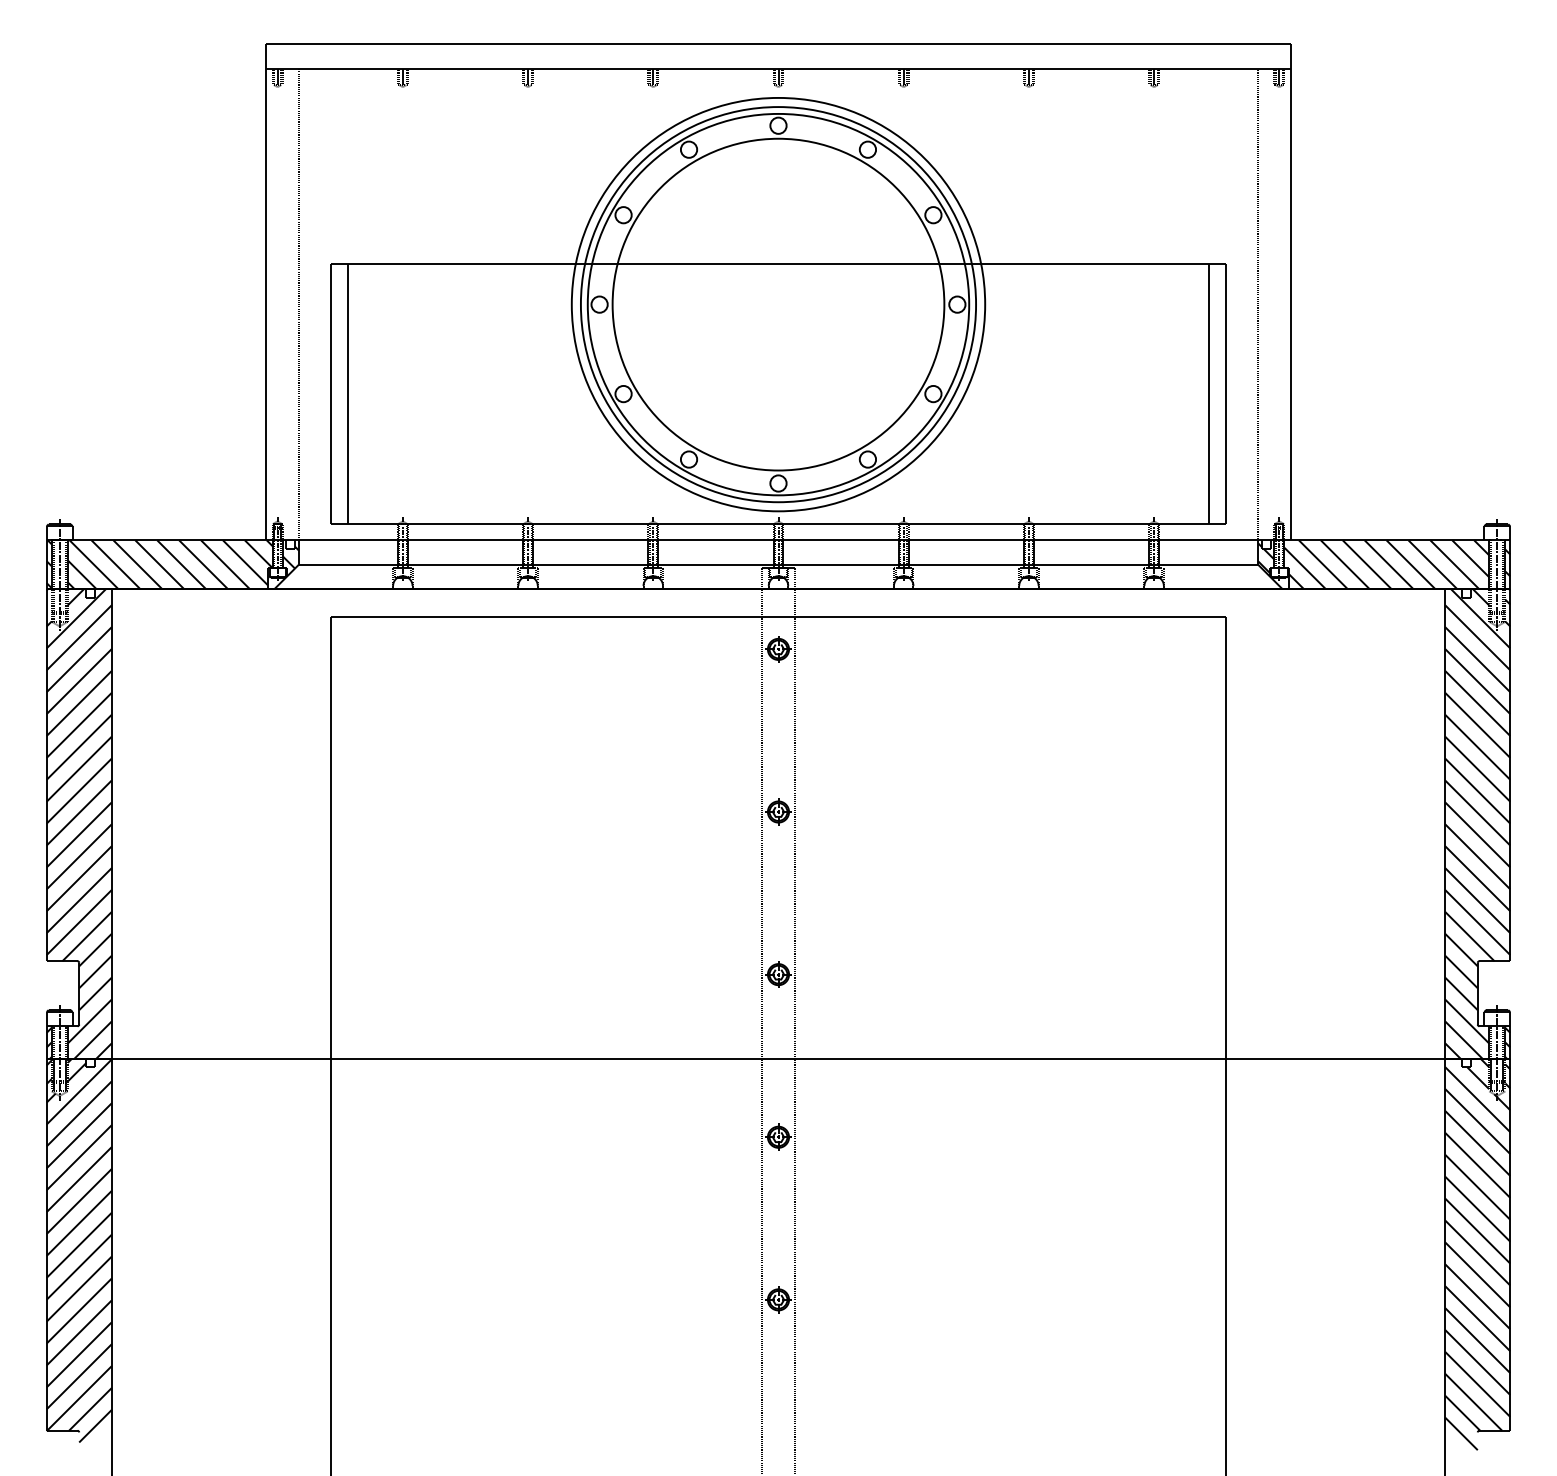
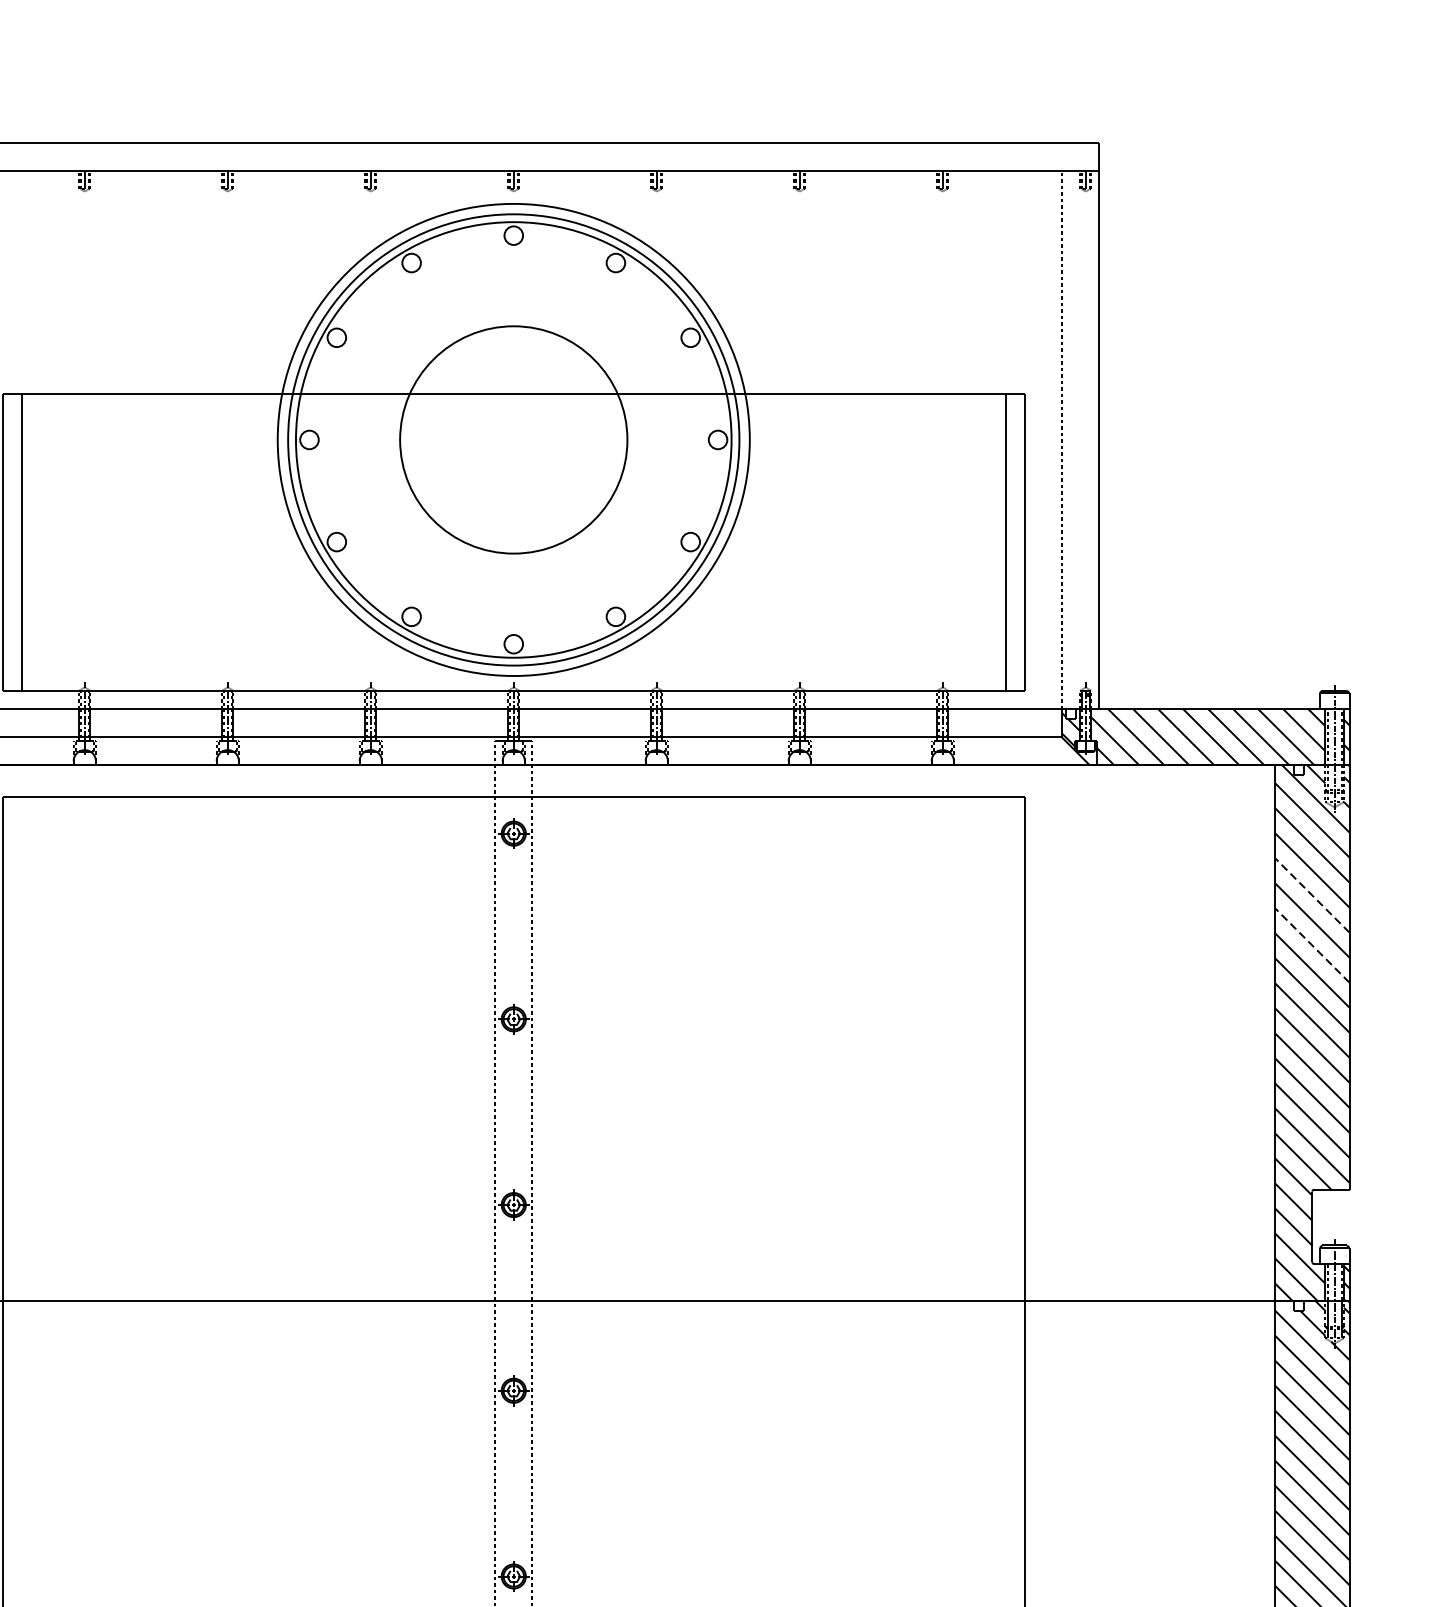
circle: (778, 304) -> (513, 439), size x0.6
line: (1477, 703) -> (1312, 895), solid -> dashed
line: (1477, 747) -> (1312, 945), solid -> dashed

